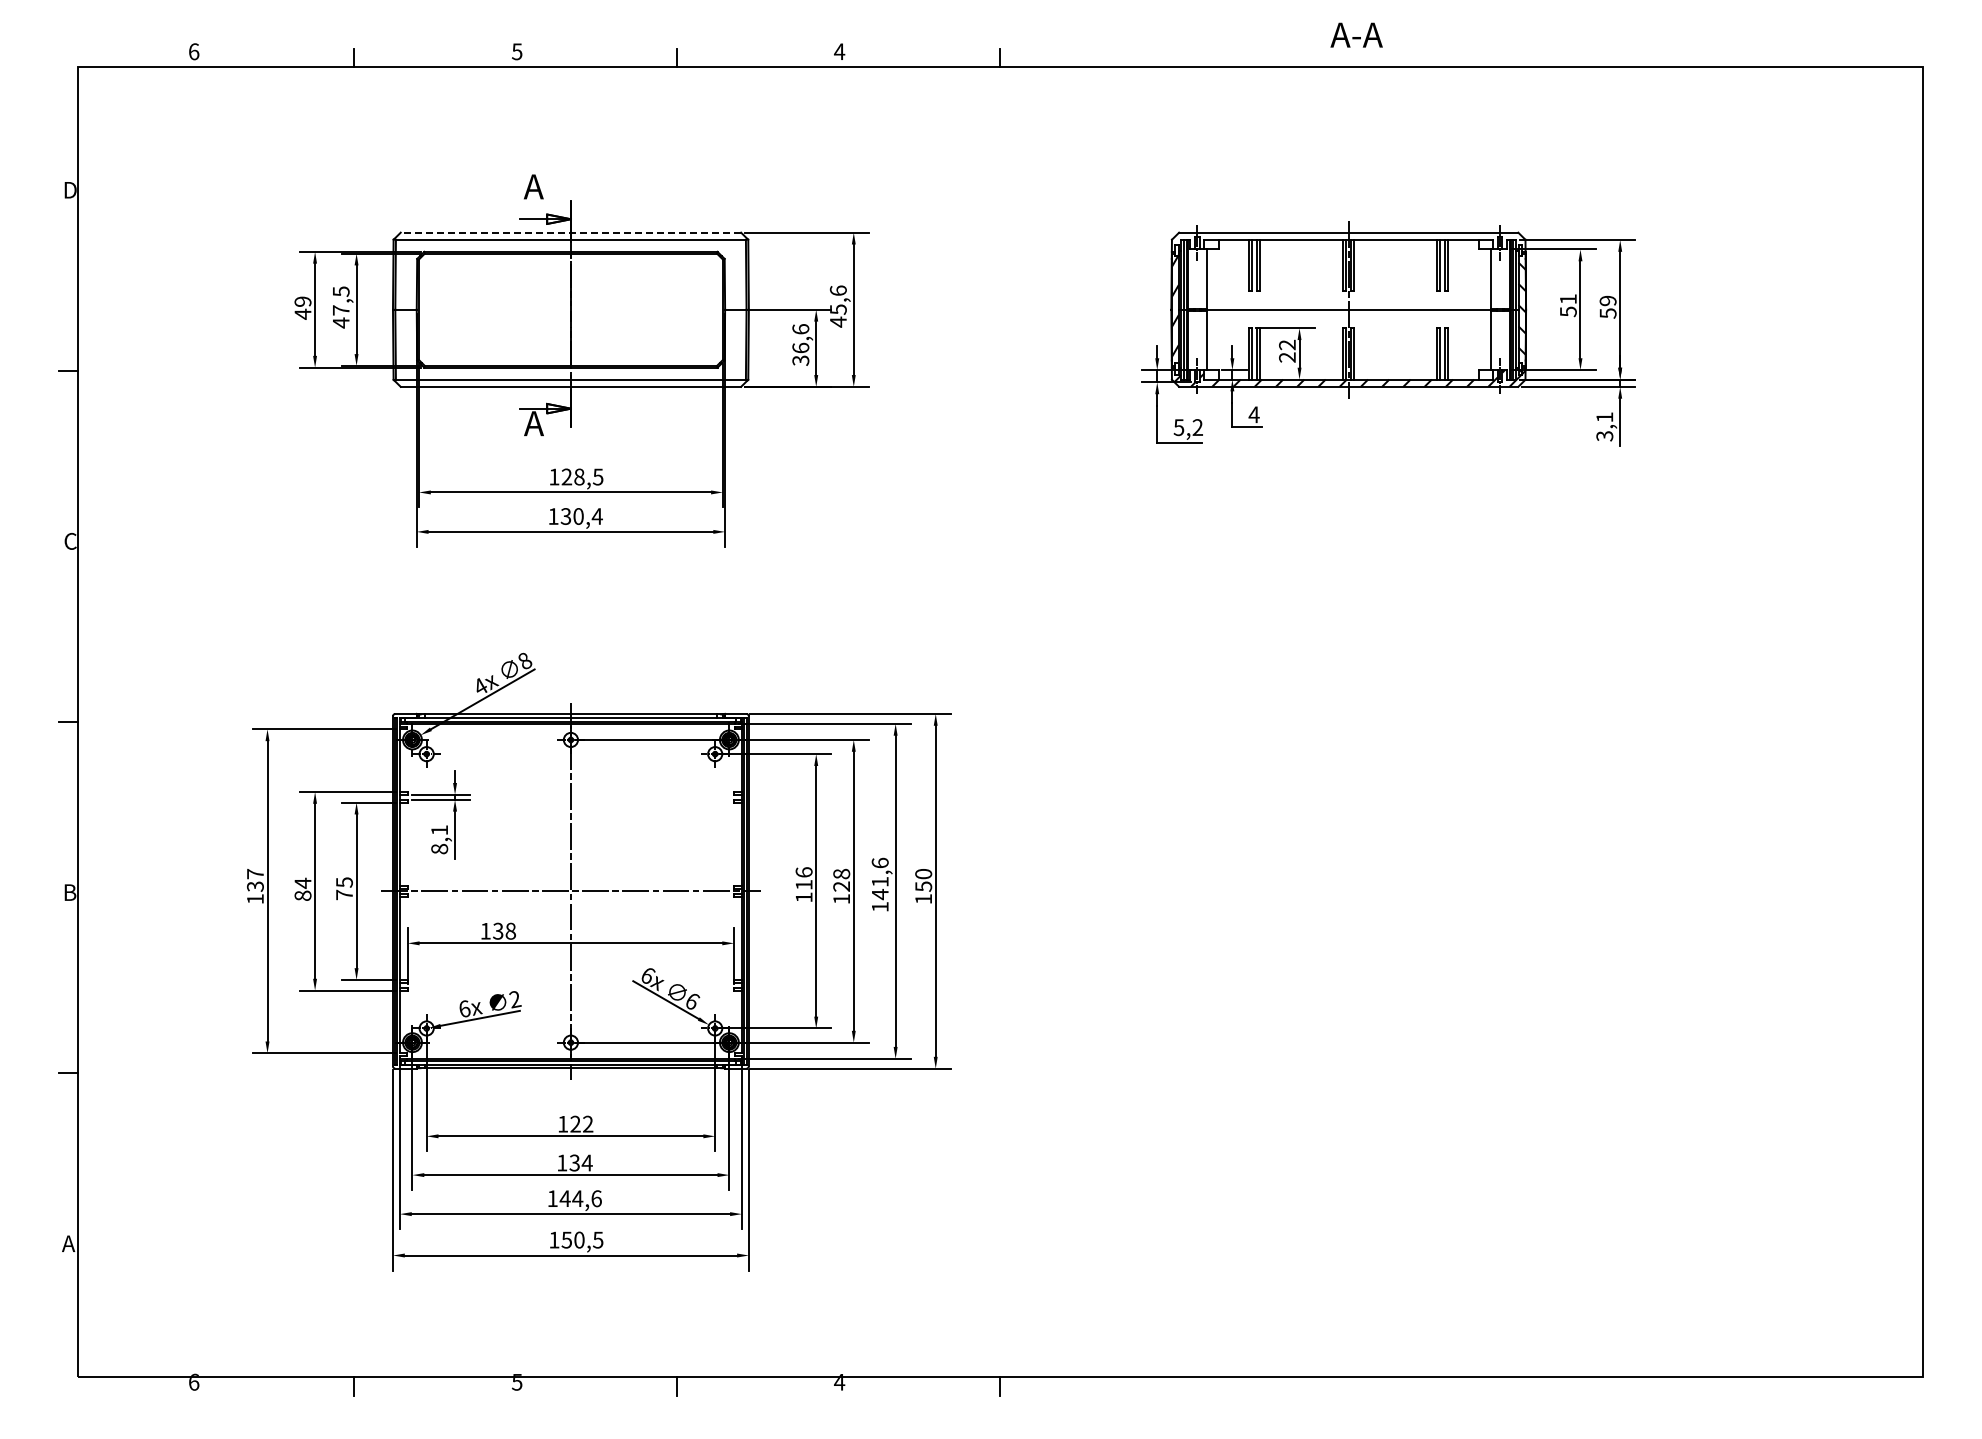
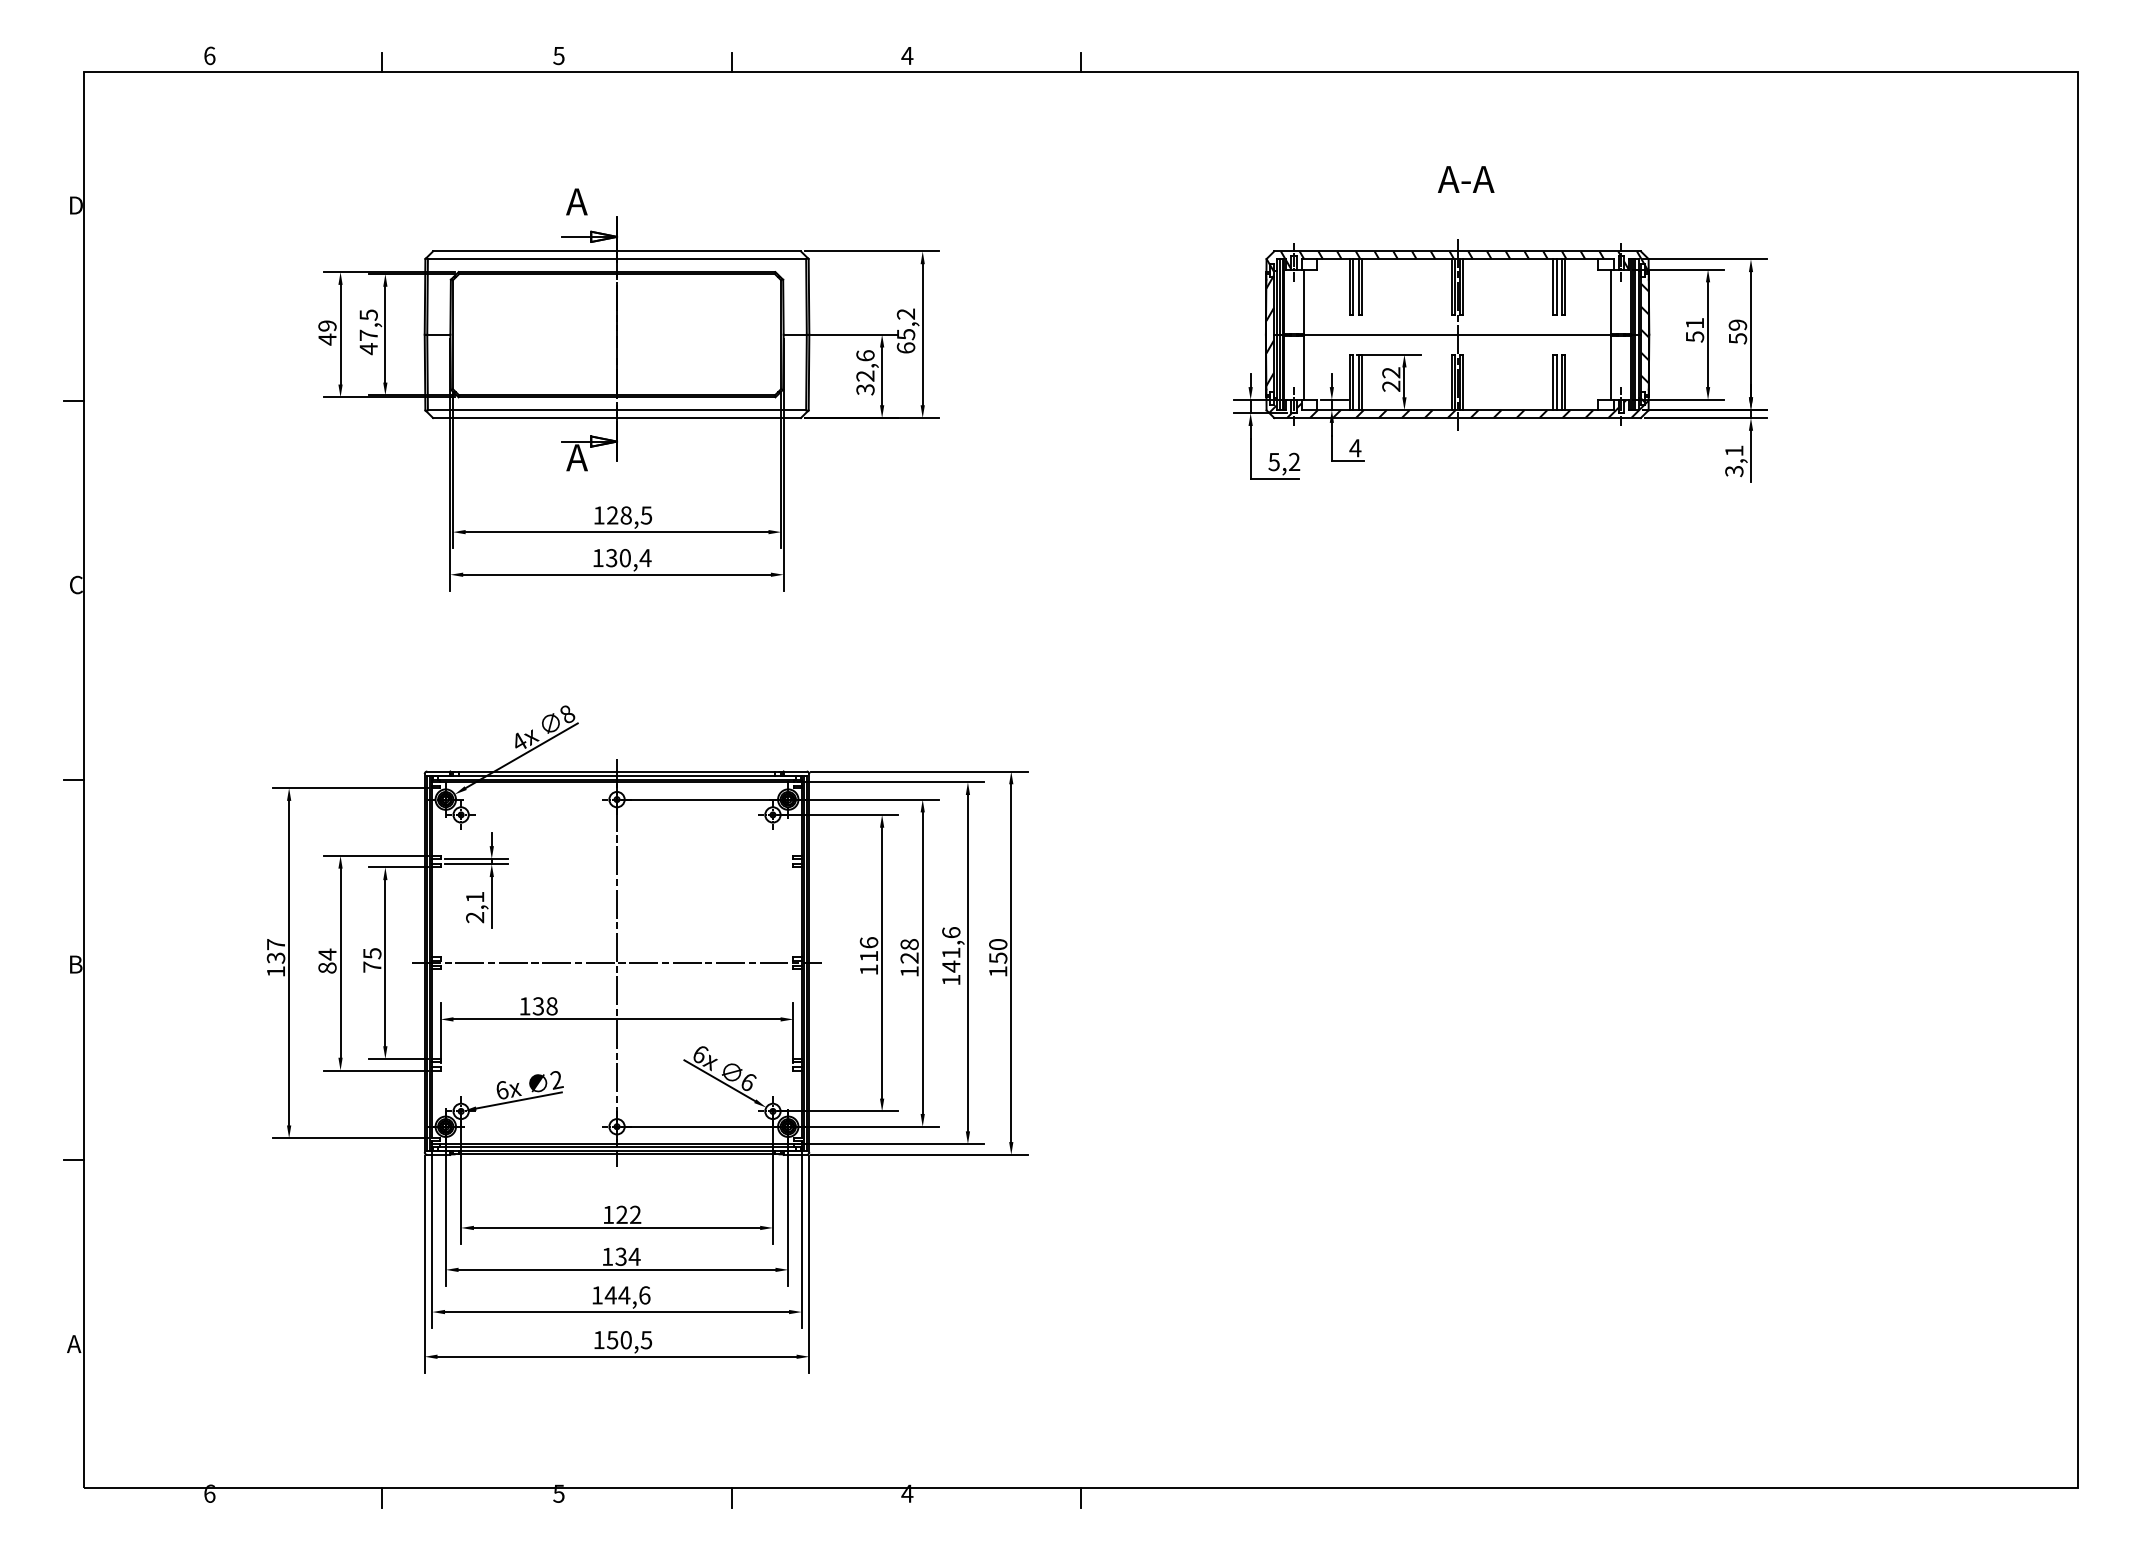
text: (1356, 34) -> (1465, 178), moved
line: (570, 232) -> (616, 251), dashed -> solid
hatch: (1348, 241) -> (1457, 260), added
text: (837, 306) -> (905, 331), 45,6 -> 65,2
text: (800, 347) -> (865, 375), 36,6 -> 32,6
text: (439, 849) -> (474, 917), 8,1 -> 2,1

